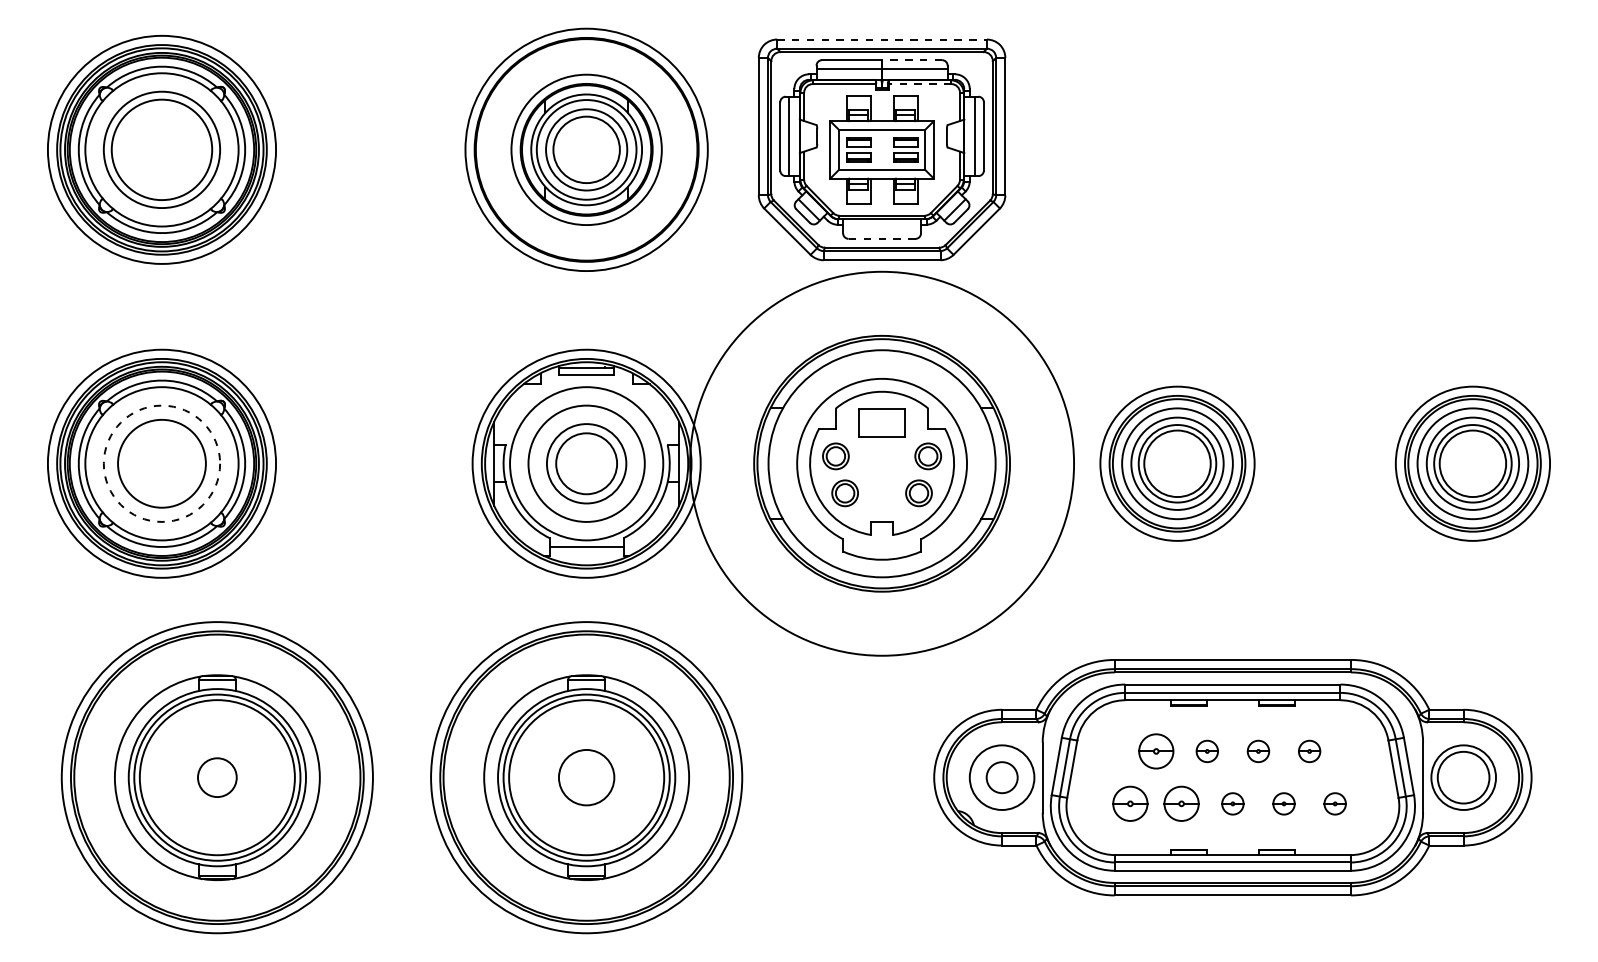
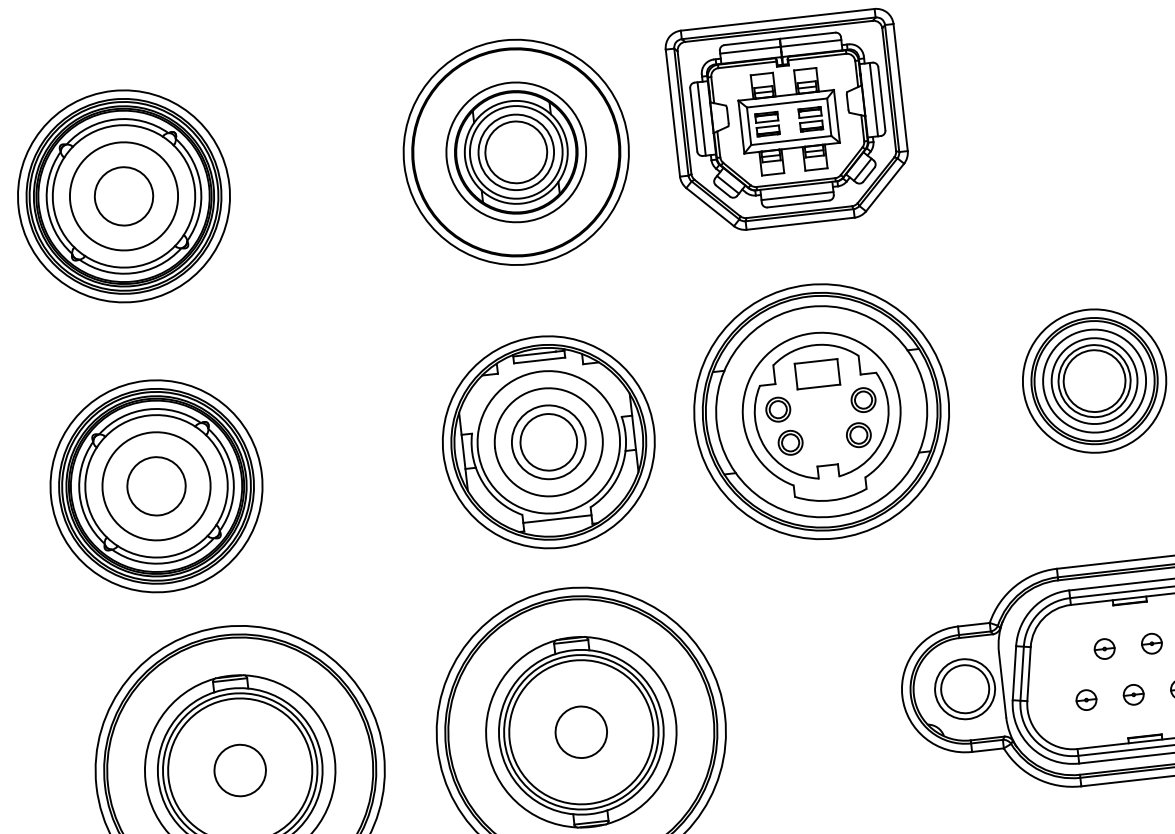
line: (882, 39) -> (778, 19), dashed -> solid
line: (912, 60) -> (808, 36), dashed -> solid
line: (919, 84) -> (816, 57), dashed -> solid
circle: (161, 149) -> (123, 196), size x0.62
line: (882, 230) -> (797, 196), added
line: (881, 238) -> (797, 203), dashed -> solid
circle: (161, 463) -> (156, 486), dashed -> solid
circle: (161, 463) -> (156, 486), size x0.71
circle: (881, 463) -> (821, 411), size x0.71
part: (1155, 751) -> (1104, 649), size x0.62
circle: (217, 777) -> (240, 770), size x1.43
circle: (1002, 777) -> (965, 689), size x1.67
part: (1130, 803) -> (1086, 699), size x0.62
part: (1181, 803) -> (1133, 694), size x0.62

